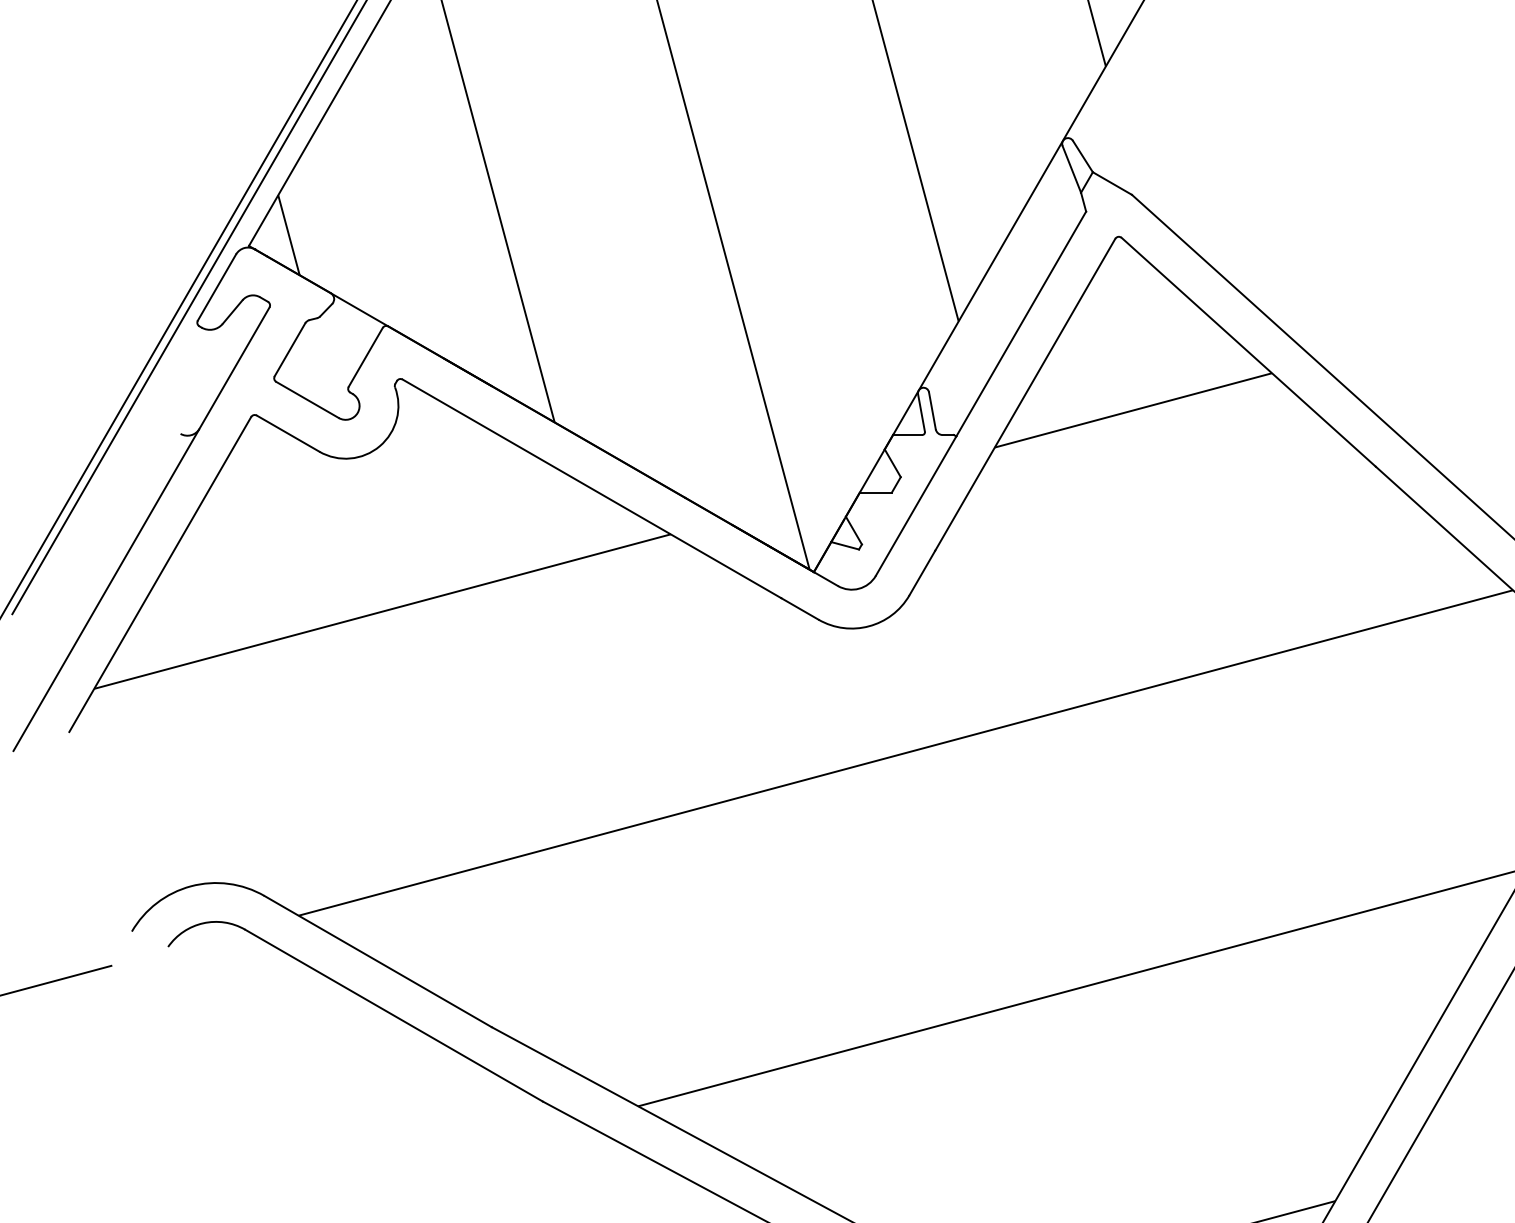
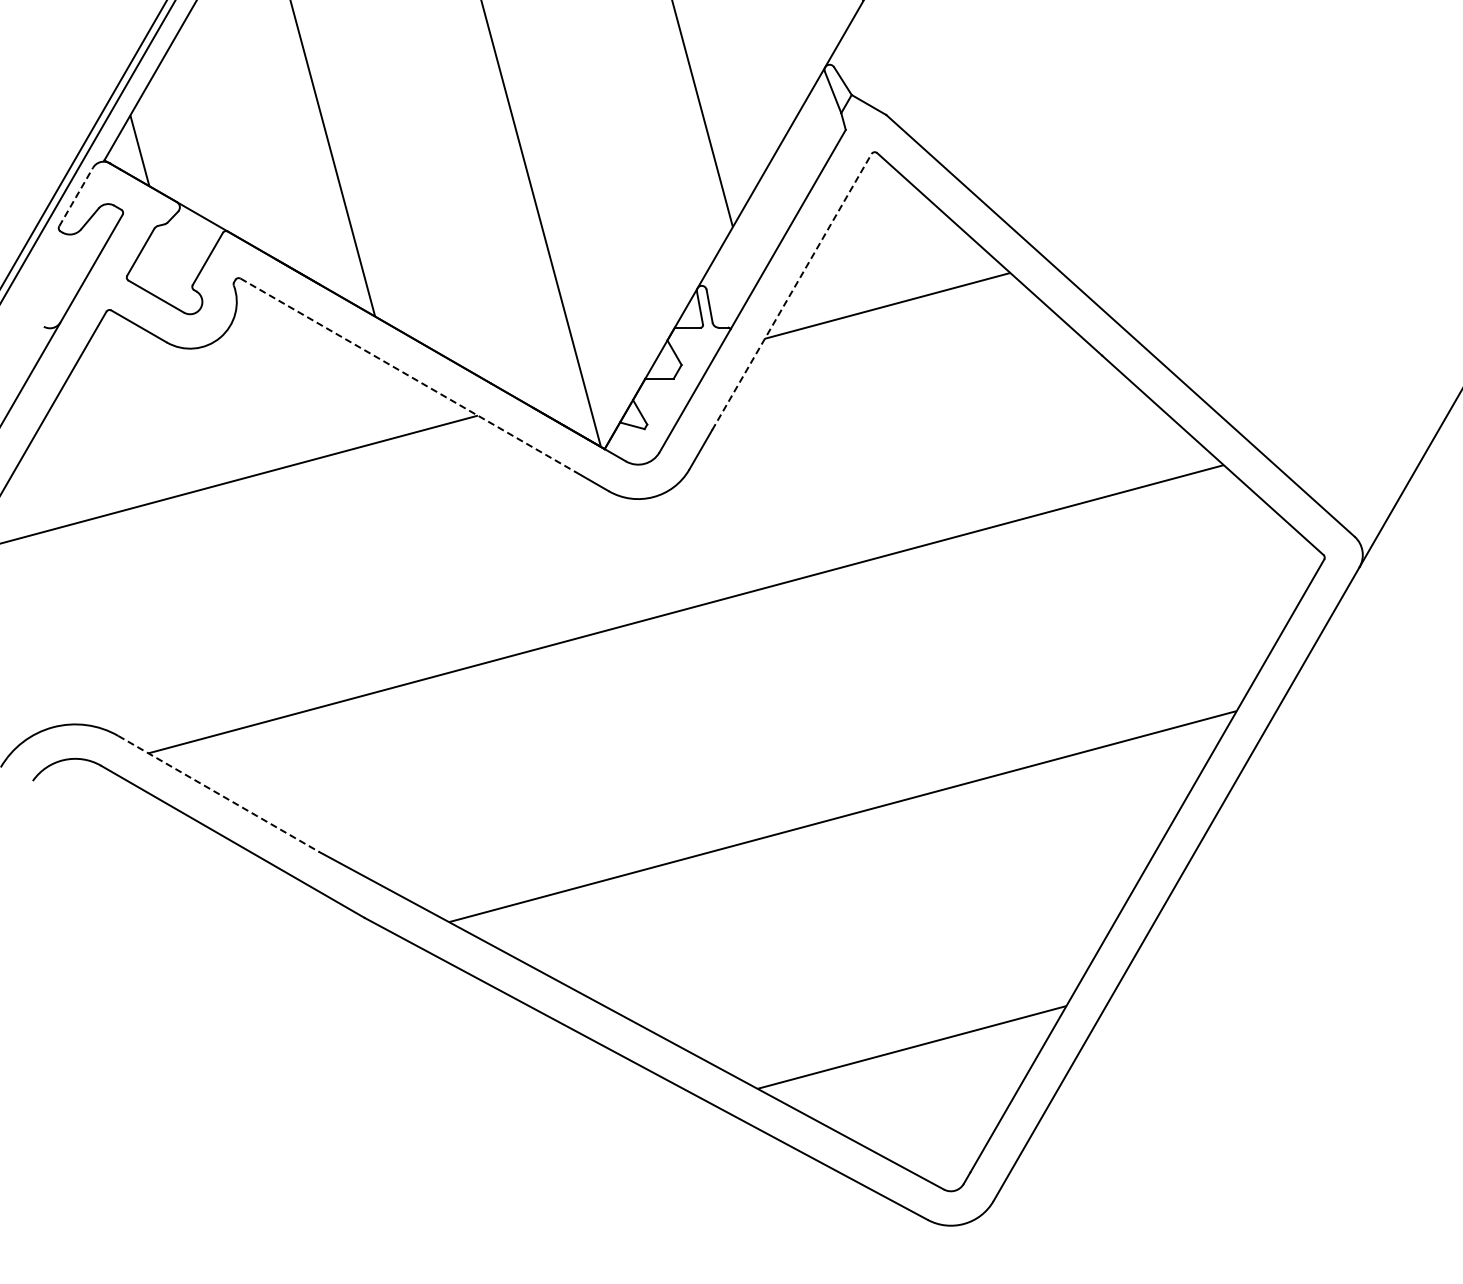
line: (217, 287) -> (76, 197), solid -> dashed
line: (1025, 394) -> (792, 291), solid -> dashed
line: (592, 488) -> (408, 375), solid -> dashed
line: (378, 962) -> (219, 794), solid -> dashed

